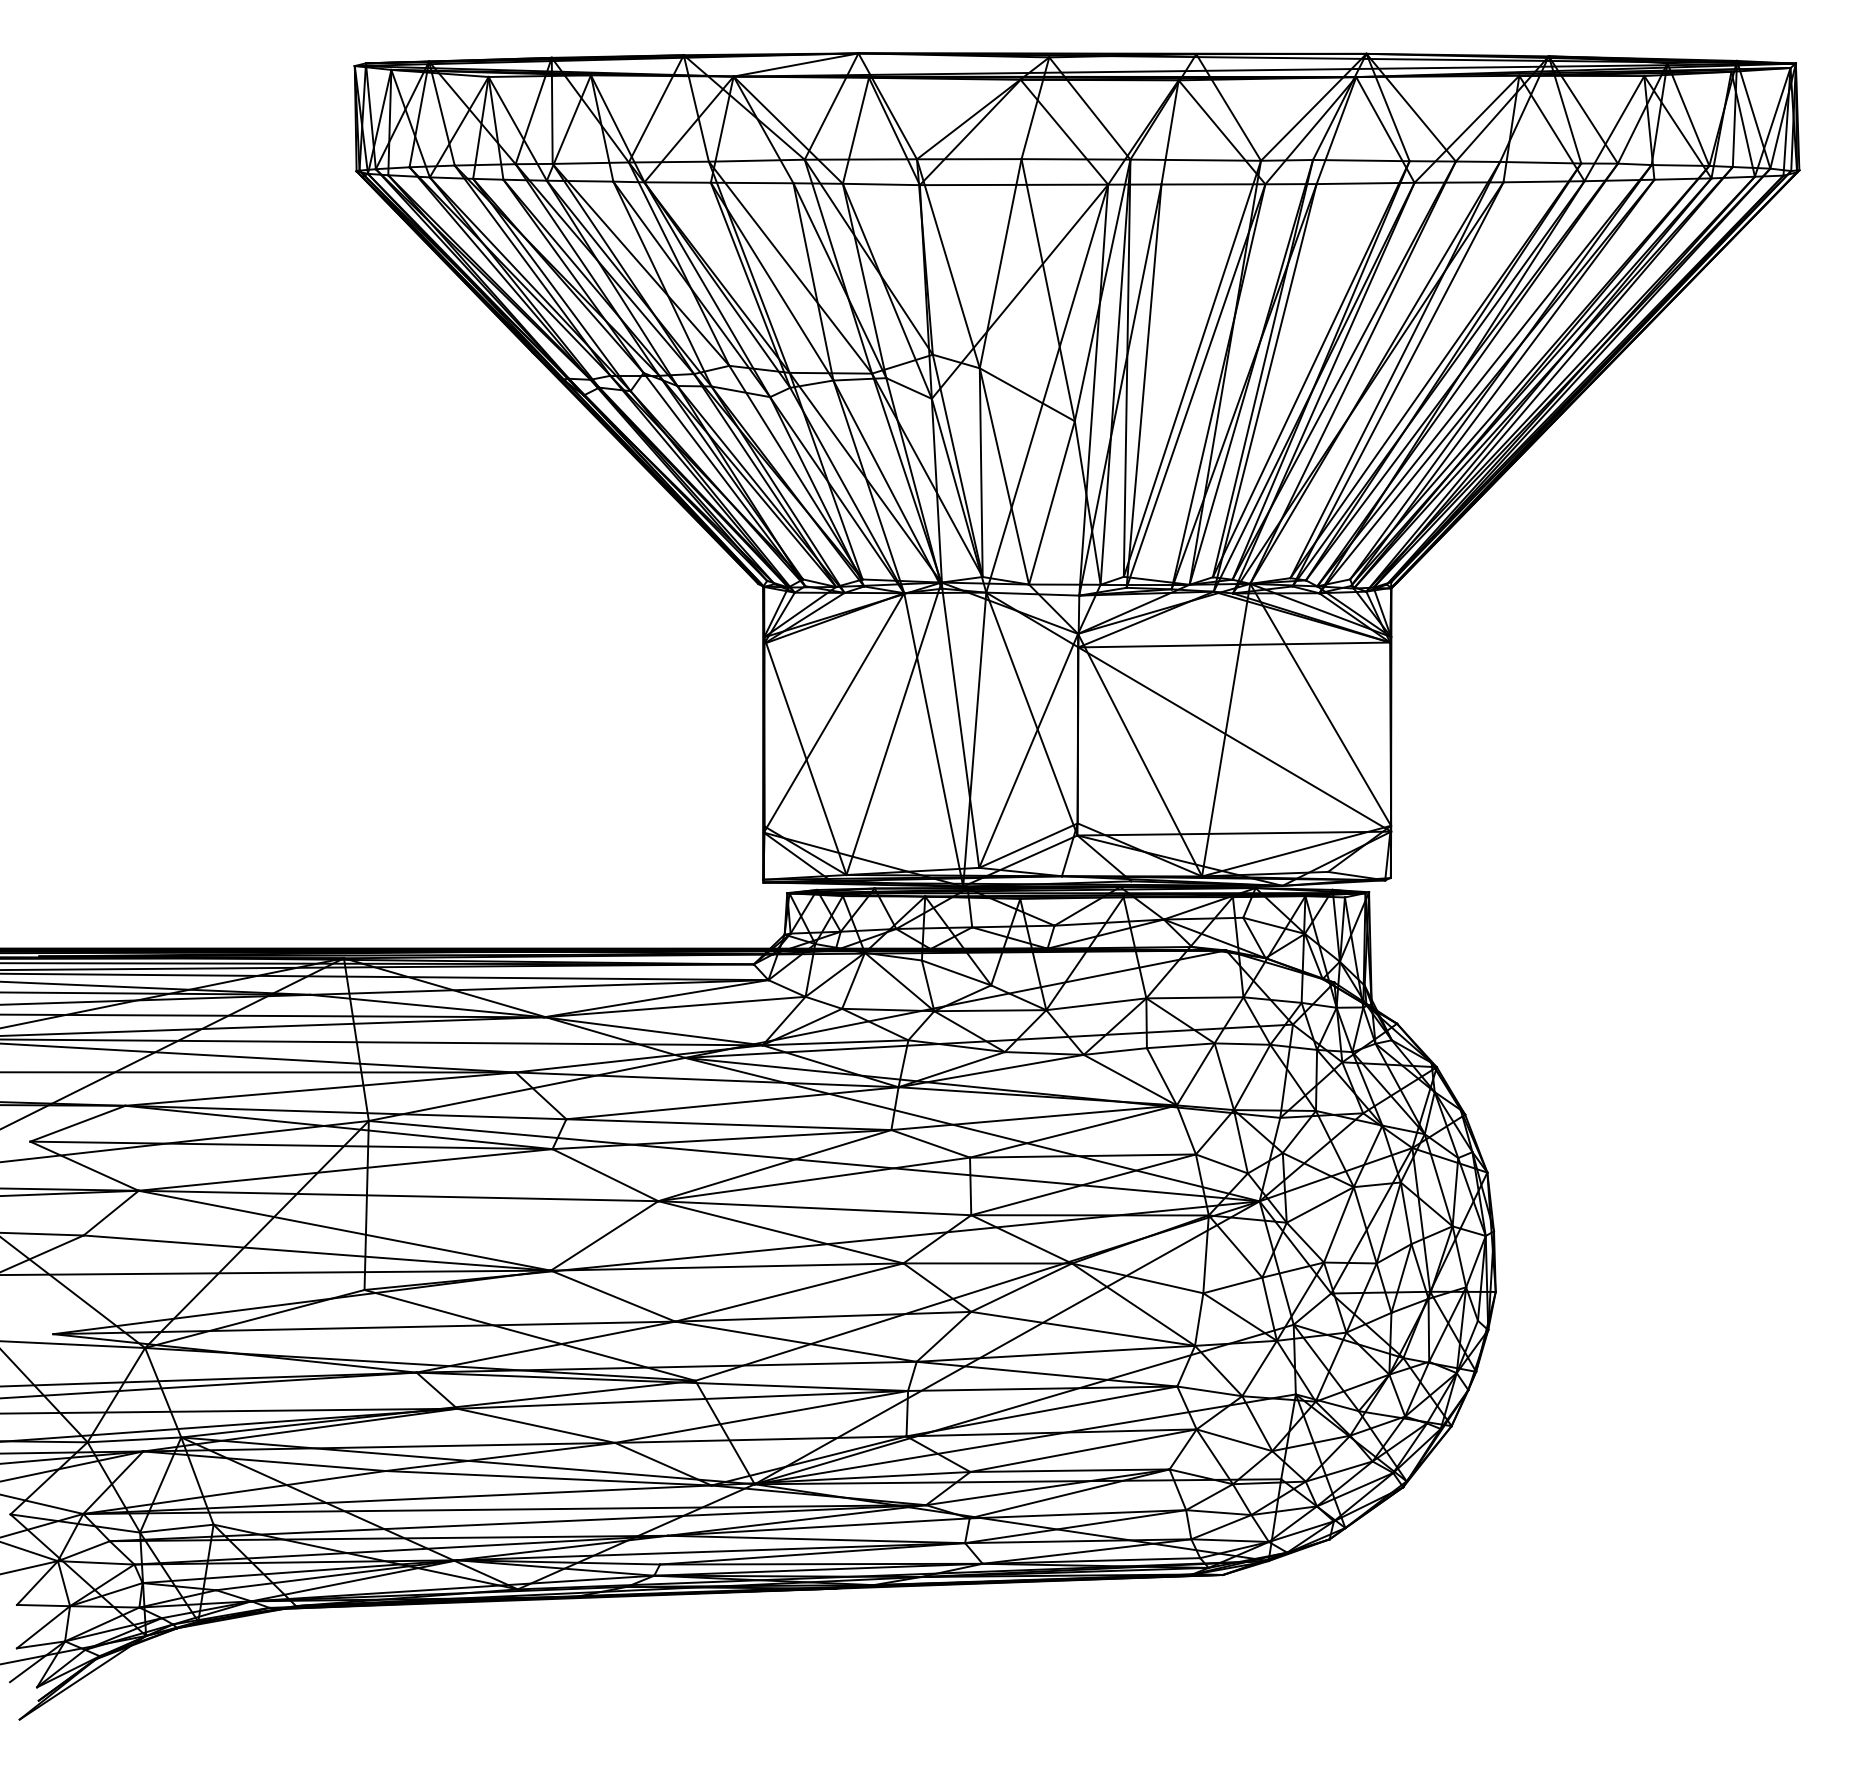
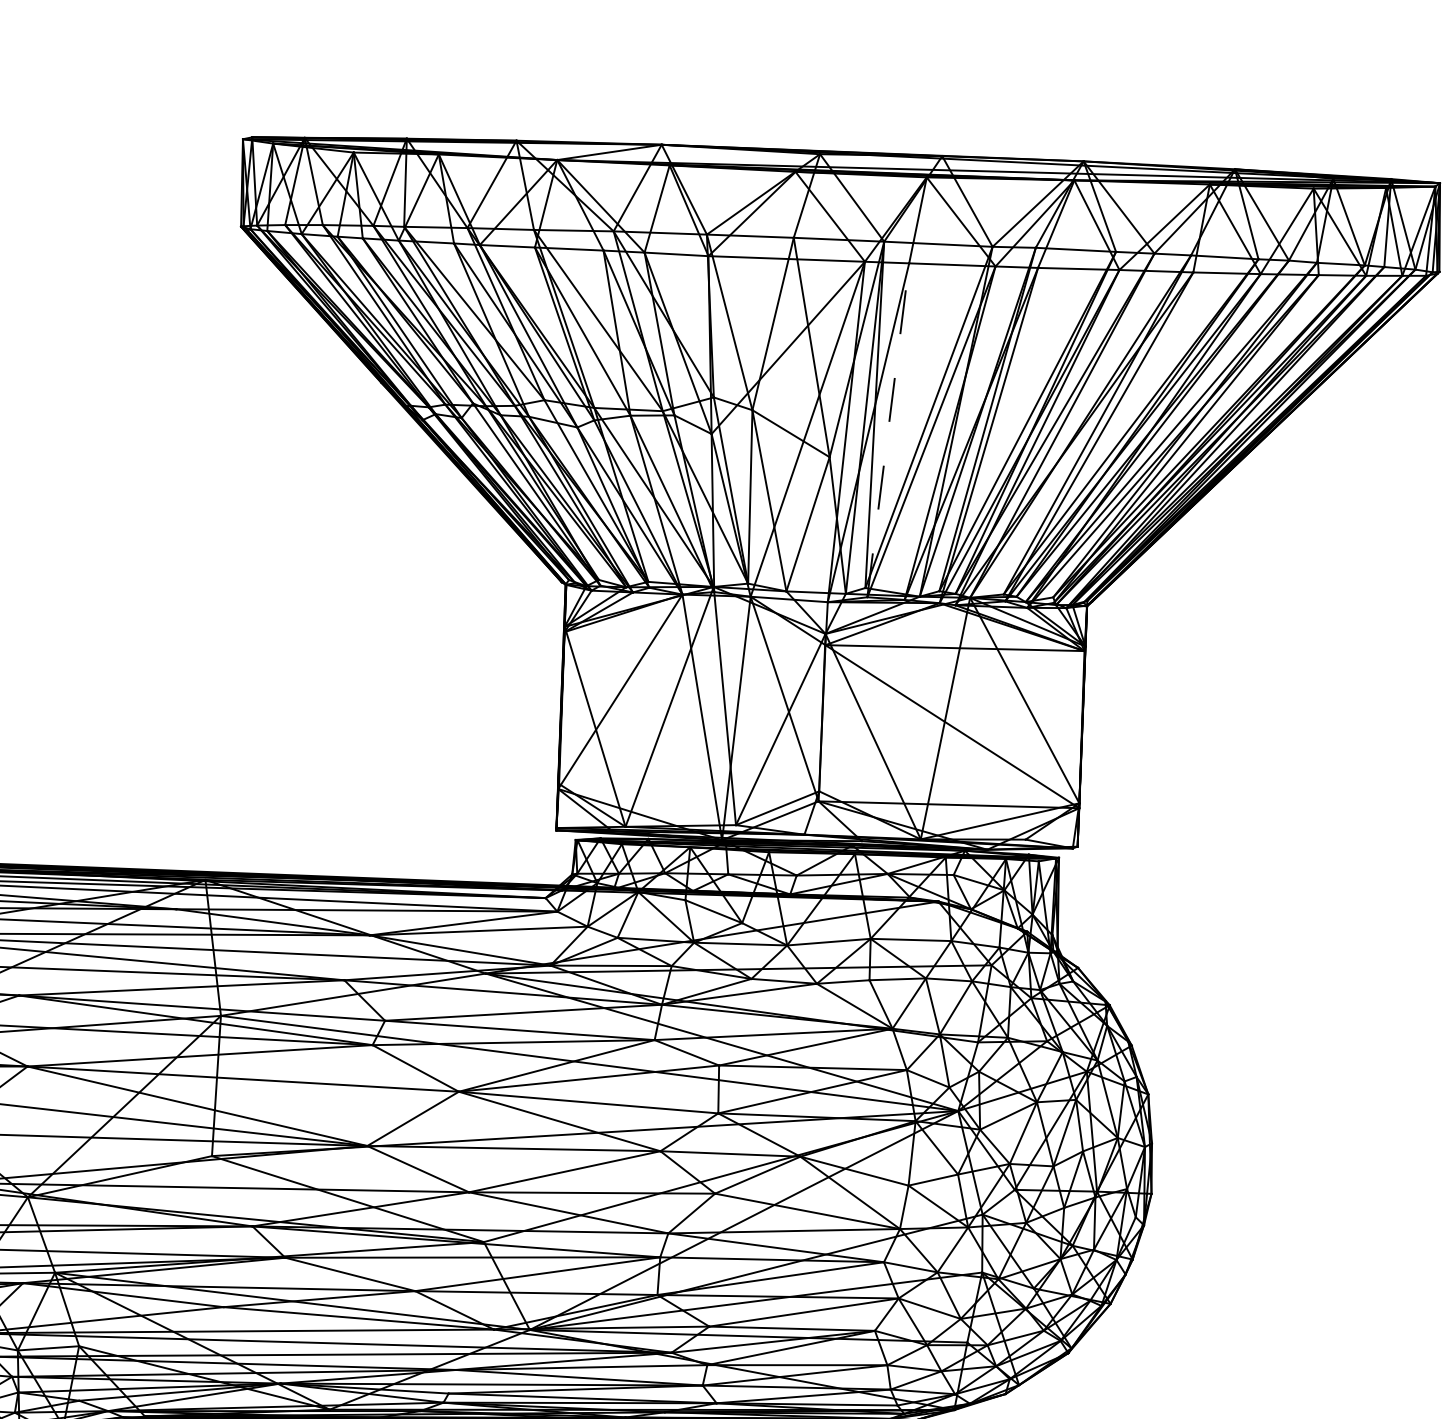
line: (1144, 385) -> (888, 429), solid -> dashed

